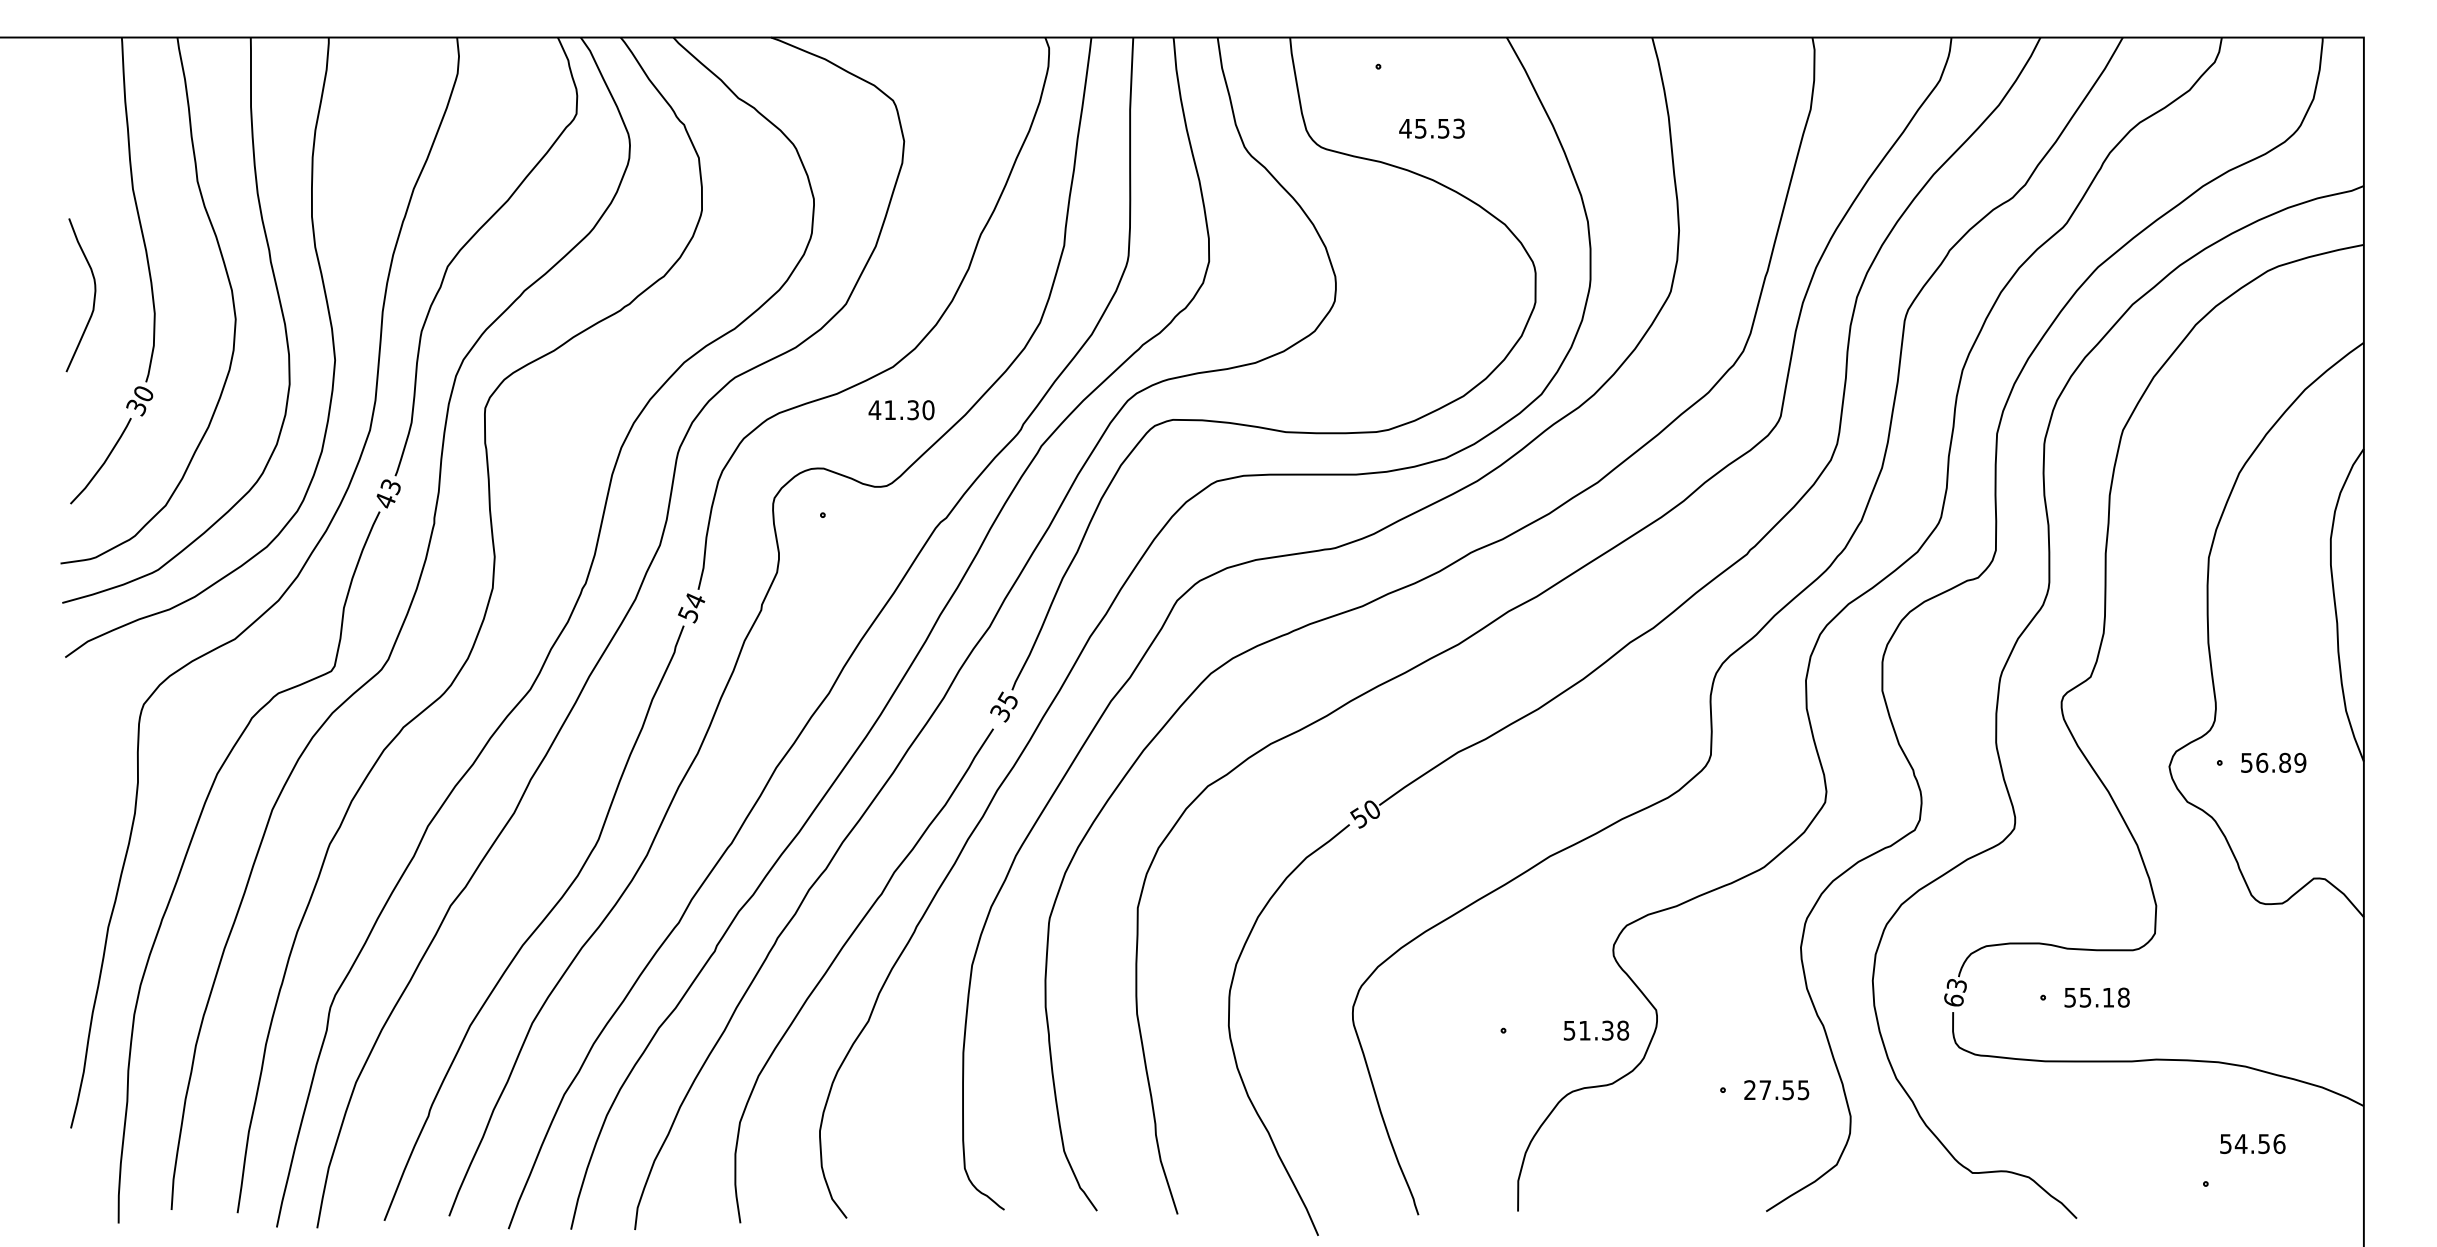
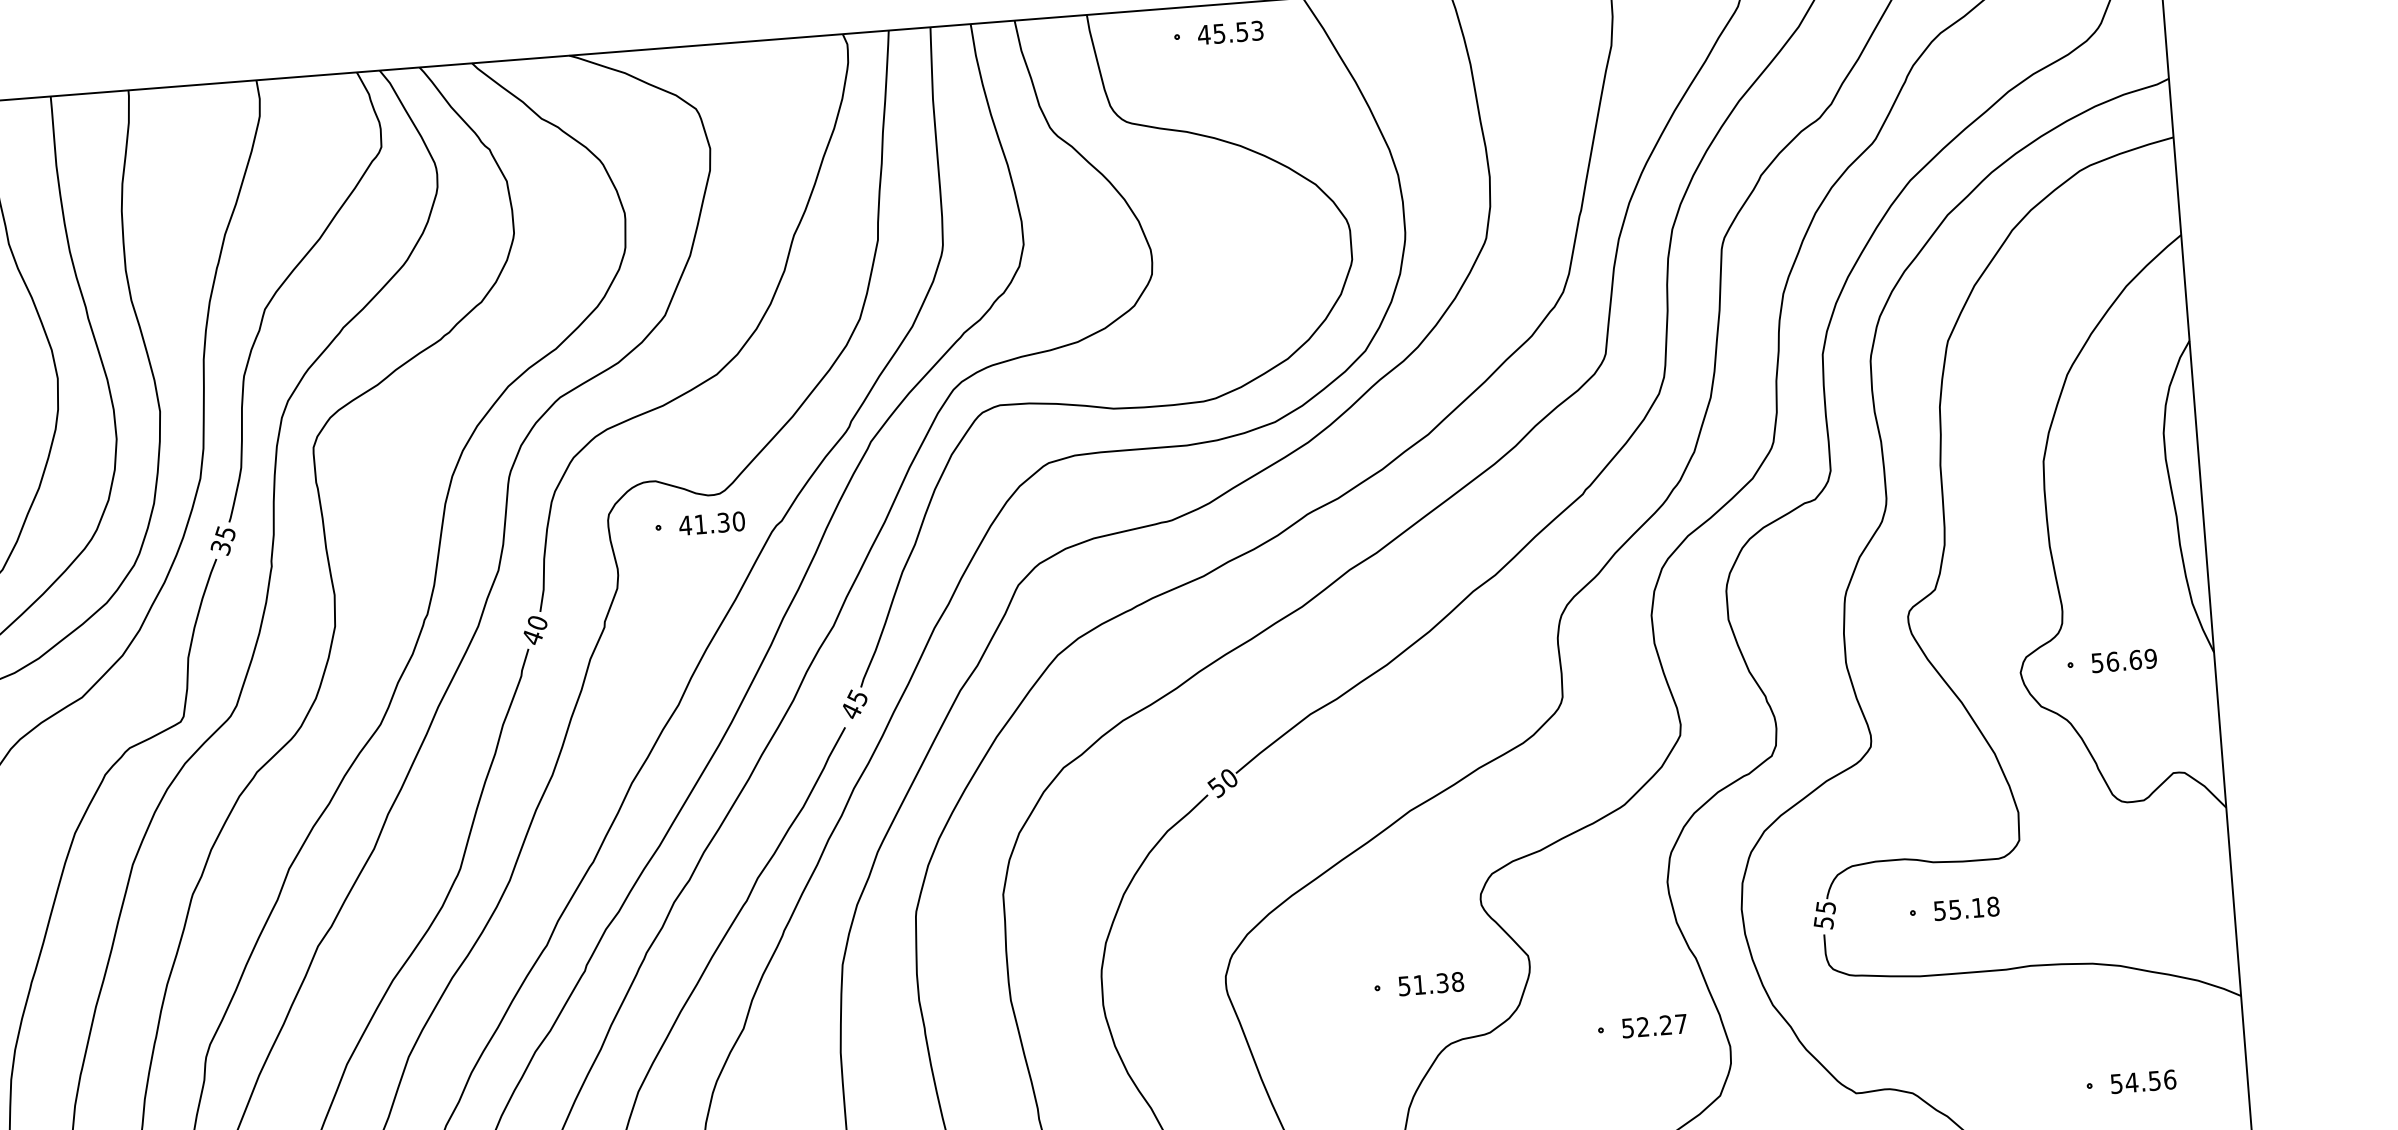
text: (1431, 128) -> (1230, 32), moved
text: (901, 410) -> (711, 523), moved
text: (387, 494) -> (222, 541), 43 -> 35
text: (691, 608) -> (534, 631), 54 -> 40
text: (1000, 713) -> (851, 711), 35 -> 45
text: (2285, 762) -> (2136, 659), 56.89 -> 56.69
text: (1954, 993) -> (1824, 915), 63 -> 55
text: (1596, 1030) -> (1431, 983), moved
text: (1776, 1090) -> (1654, 1026), 27.55 -> 52.27
text: (2252, 1143) -> (2143, 1081), moved

